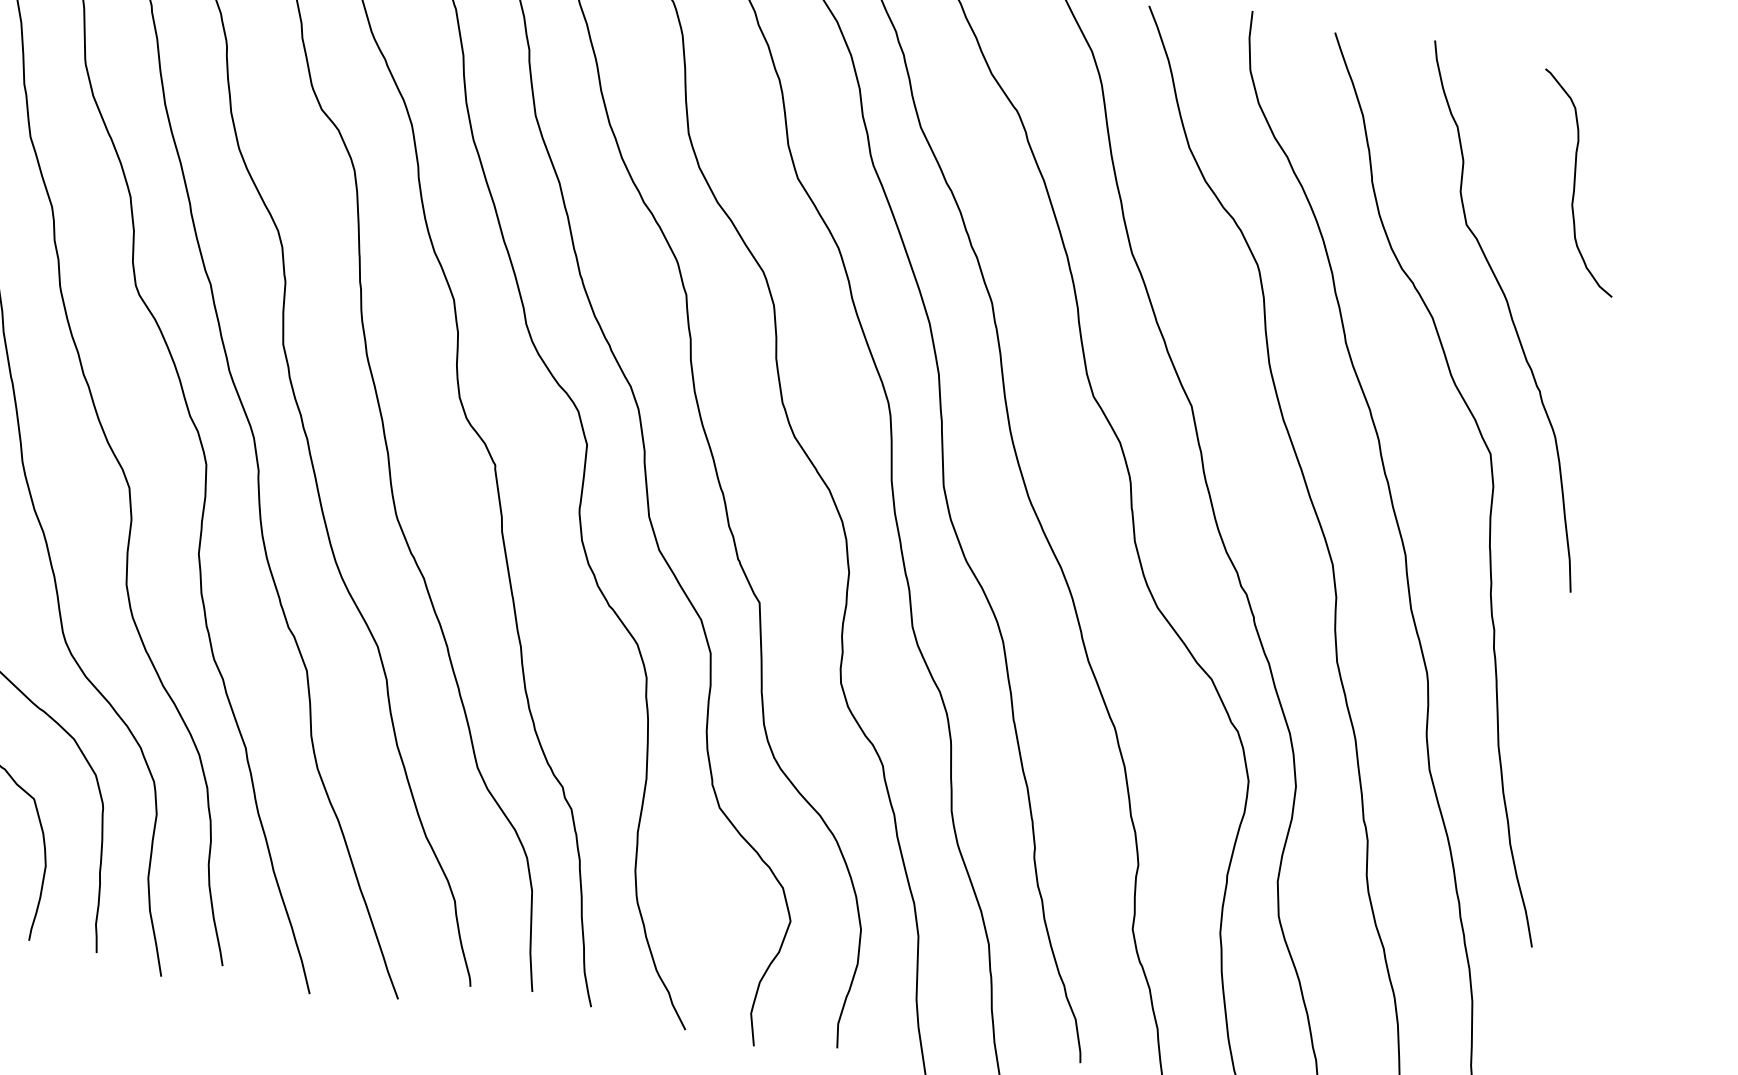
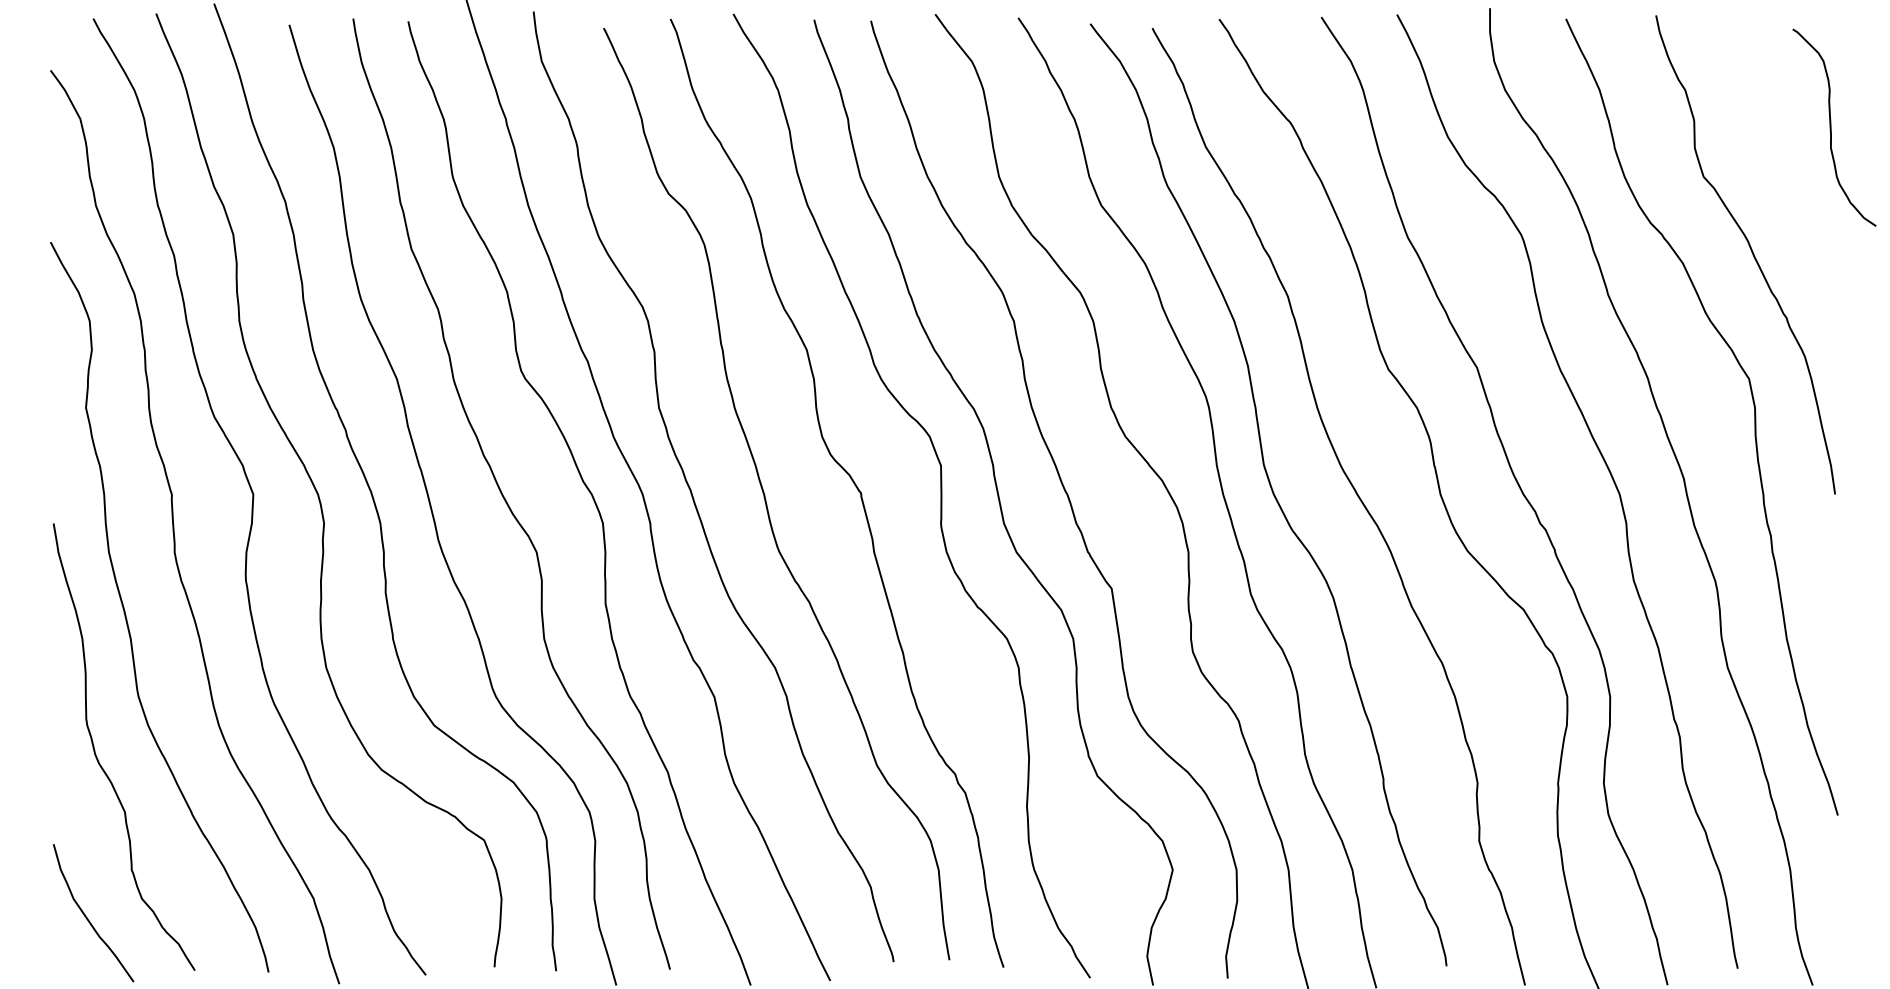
curve: (1575, 182) -> (1831, 127), moved

